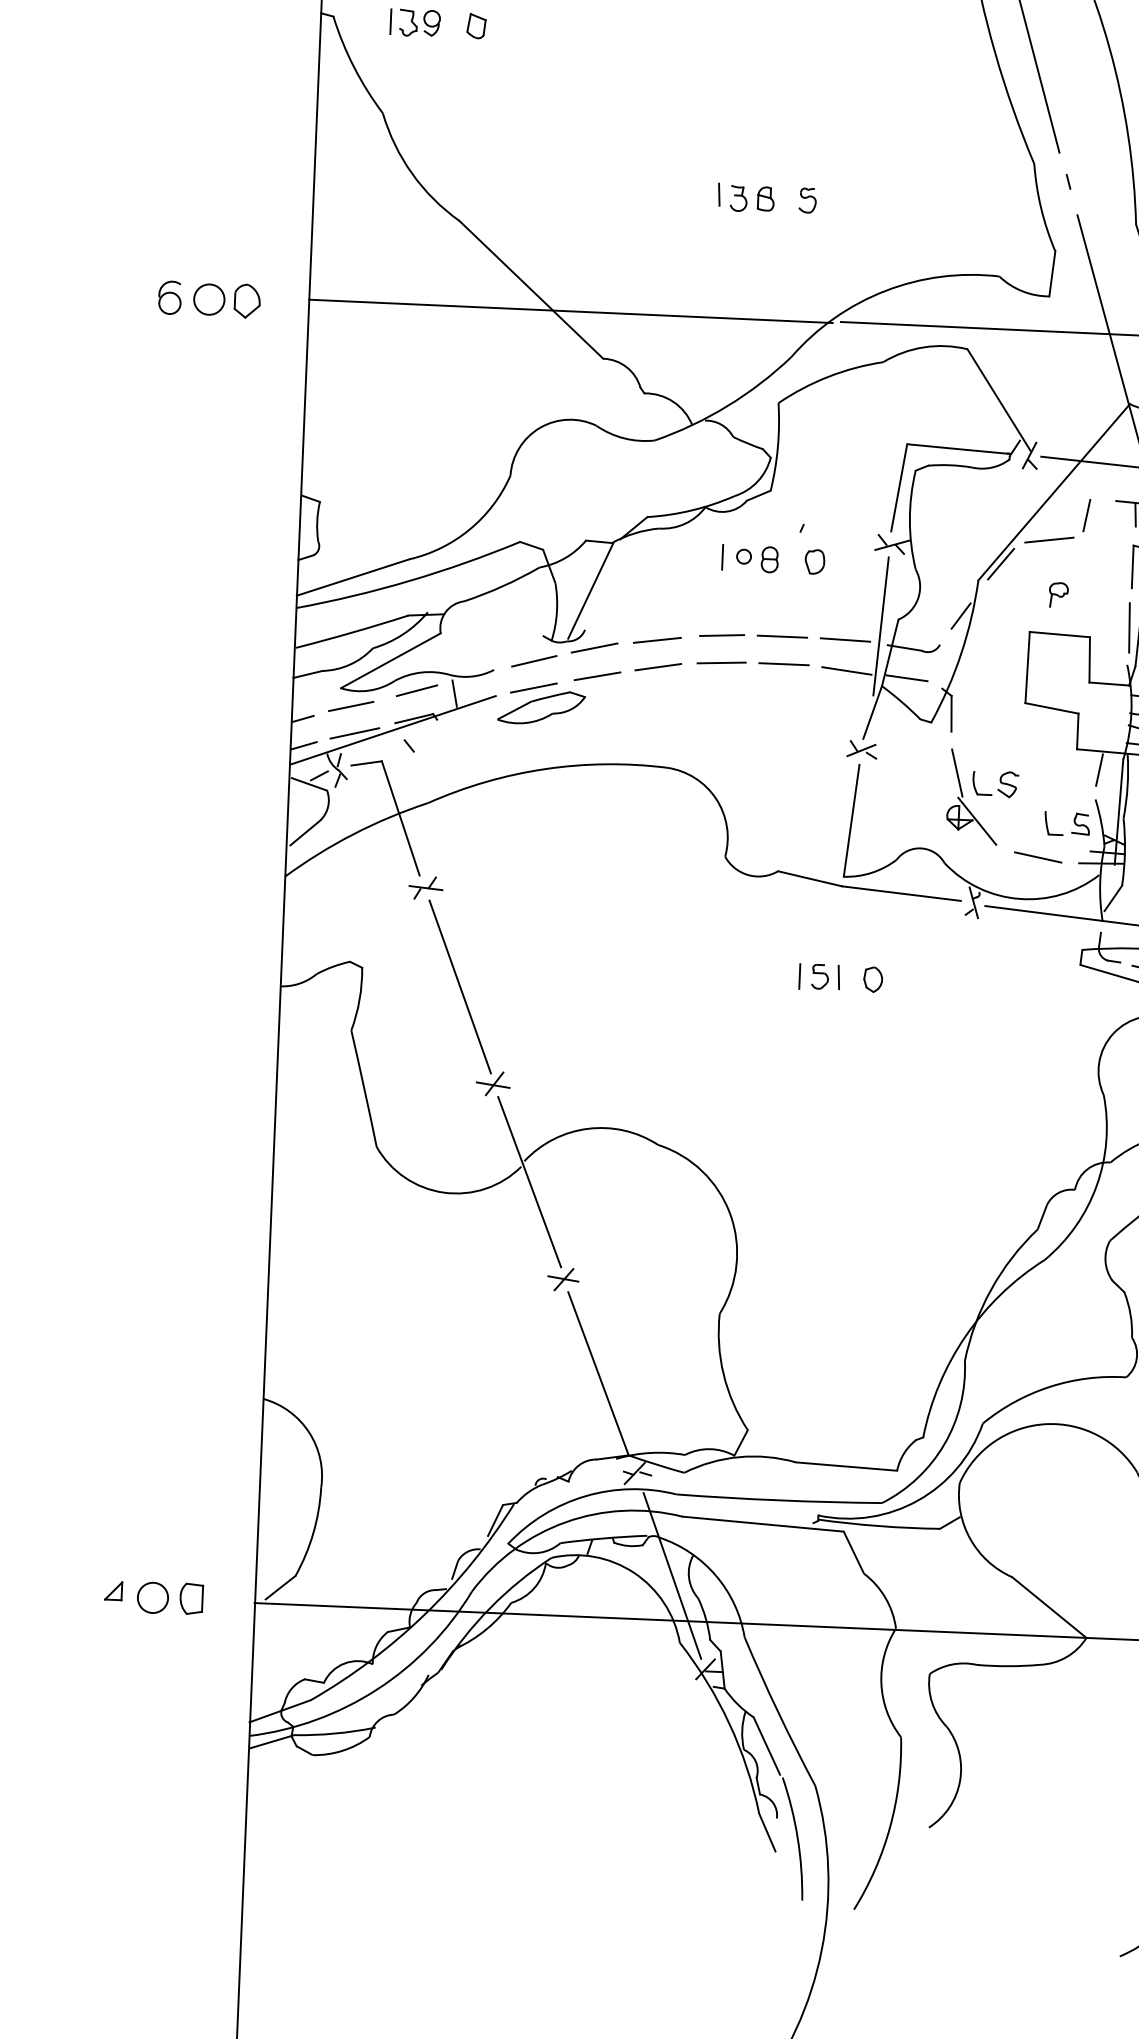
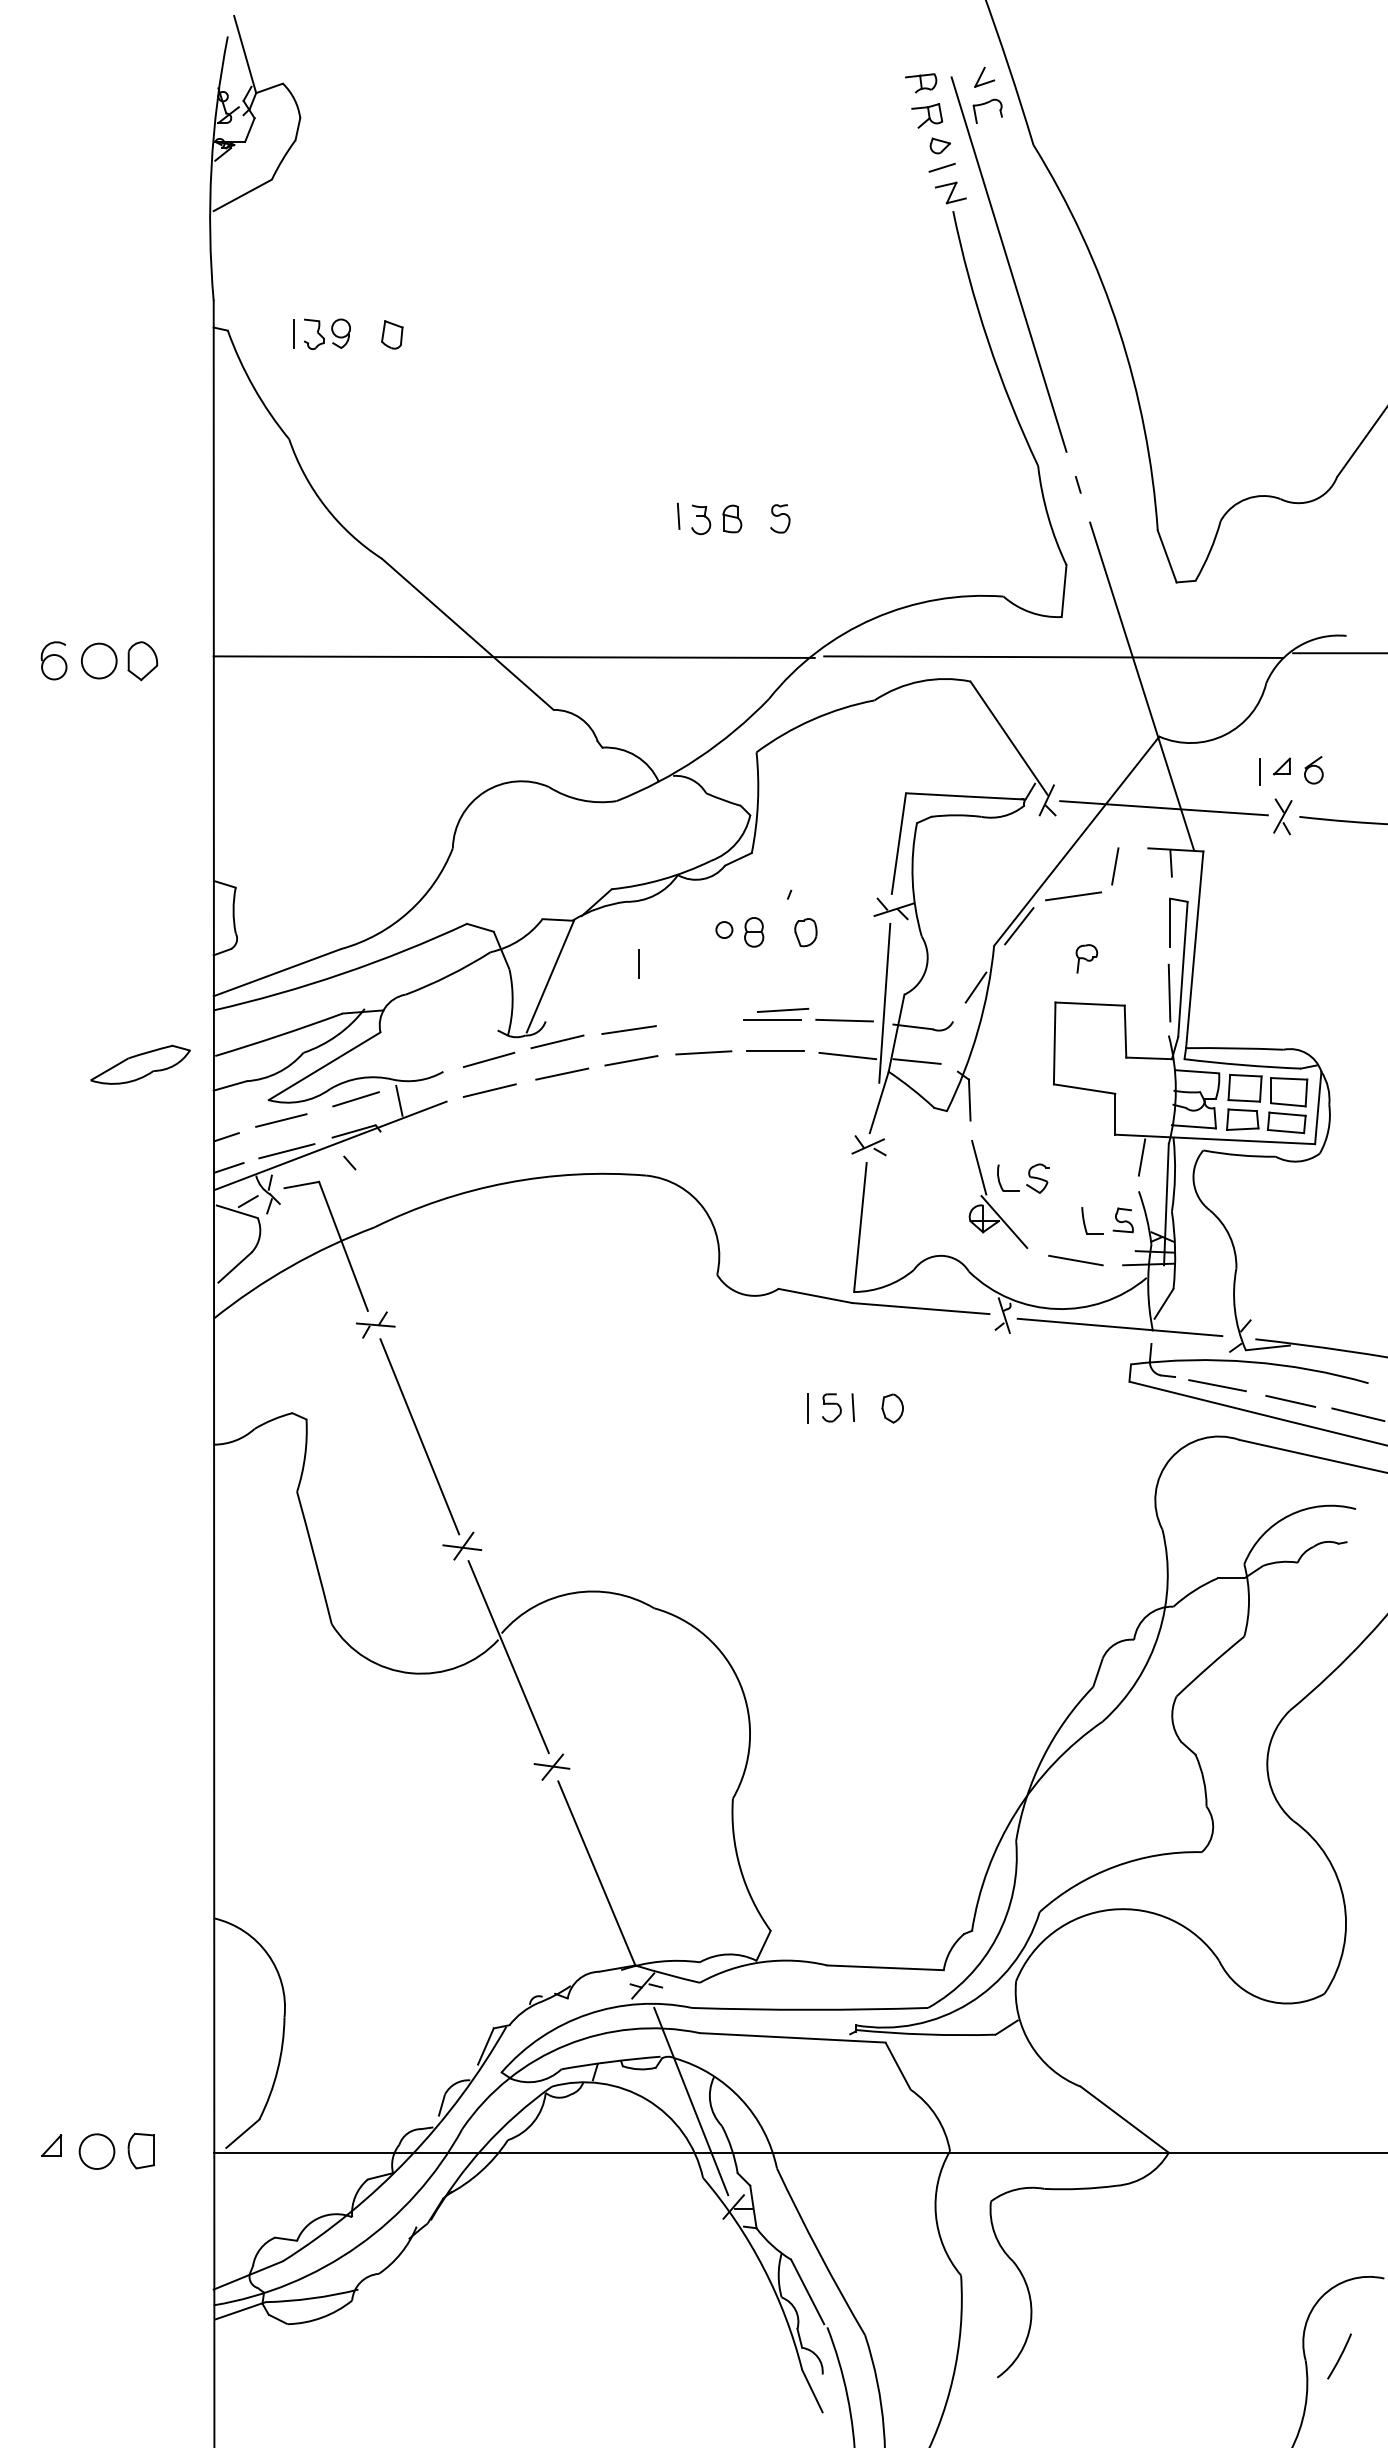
line: (722, 557) -> (638, 963), moved
line: (722, 634) -> (783, 1009), moved
part: (541, 707) -> (140, 1064), moved

